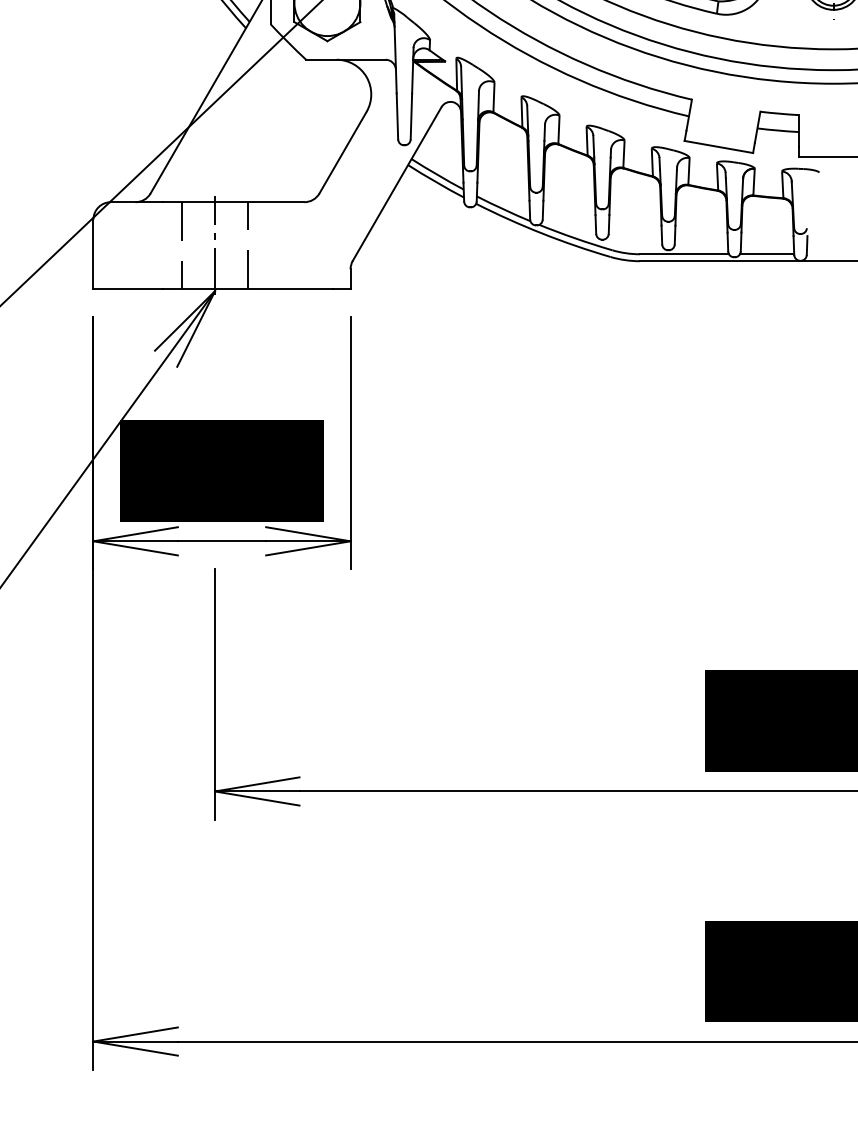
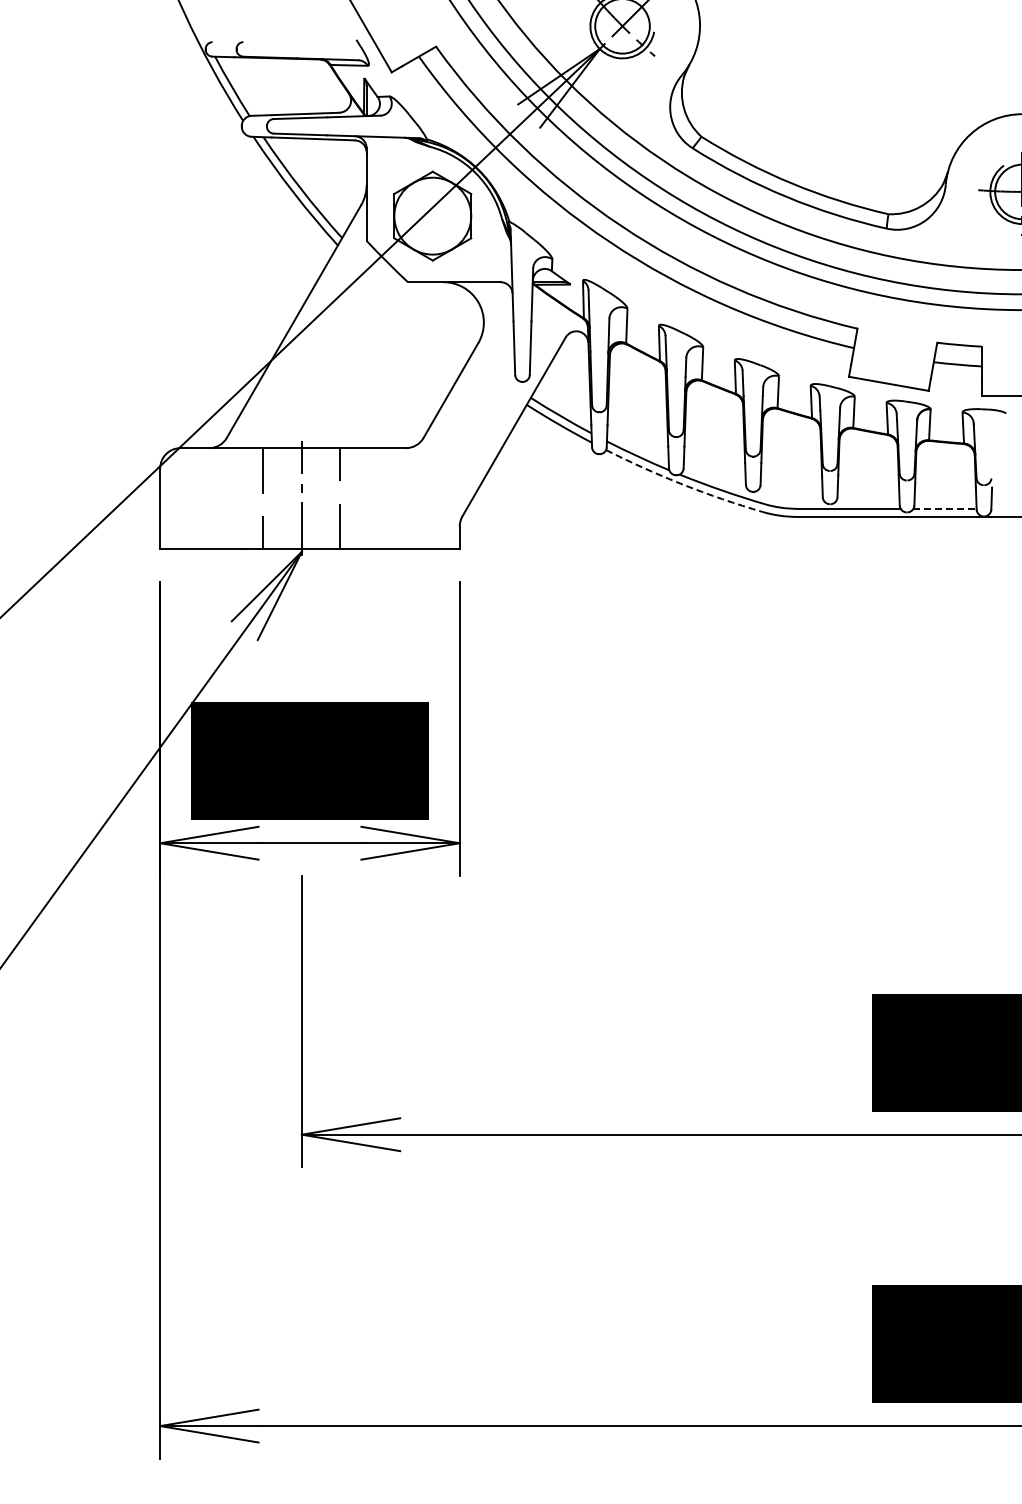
arc: (541, 233) -> (682, 484), solid -> dashed
line: (767, 253) -> (945, 508), solid -> dashed

